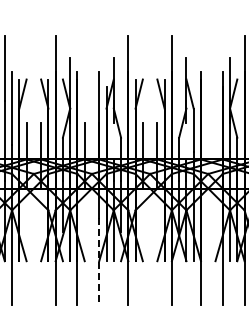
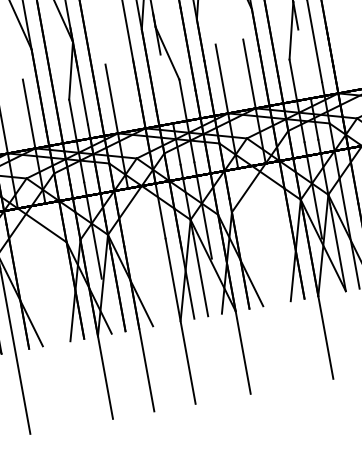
line: (99, 261) -> (181, 321), dashed -> solid

